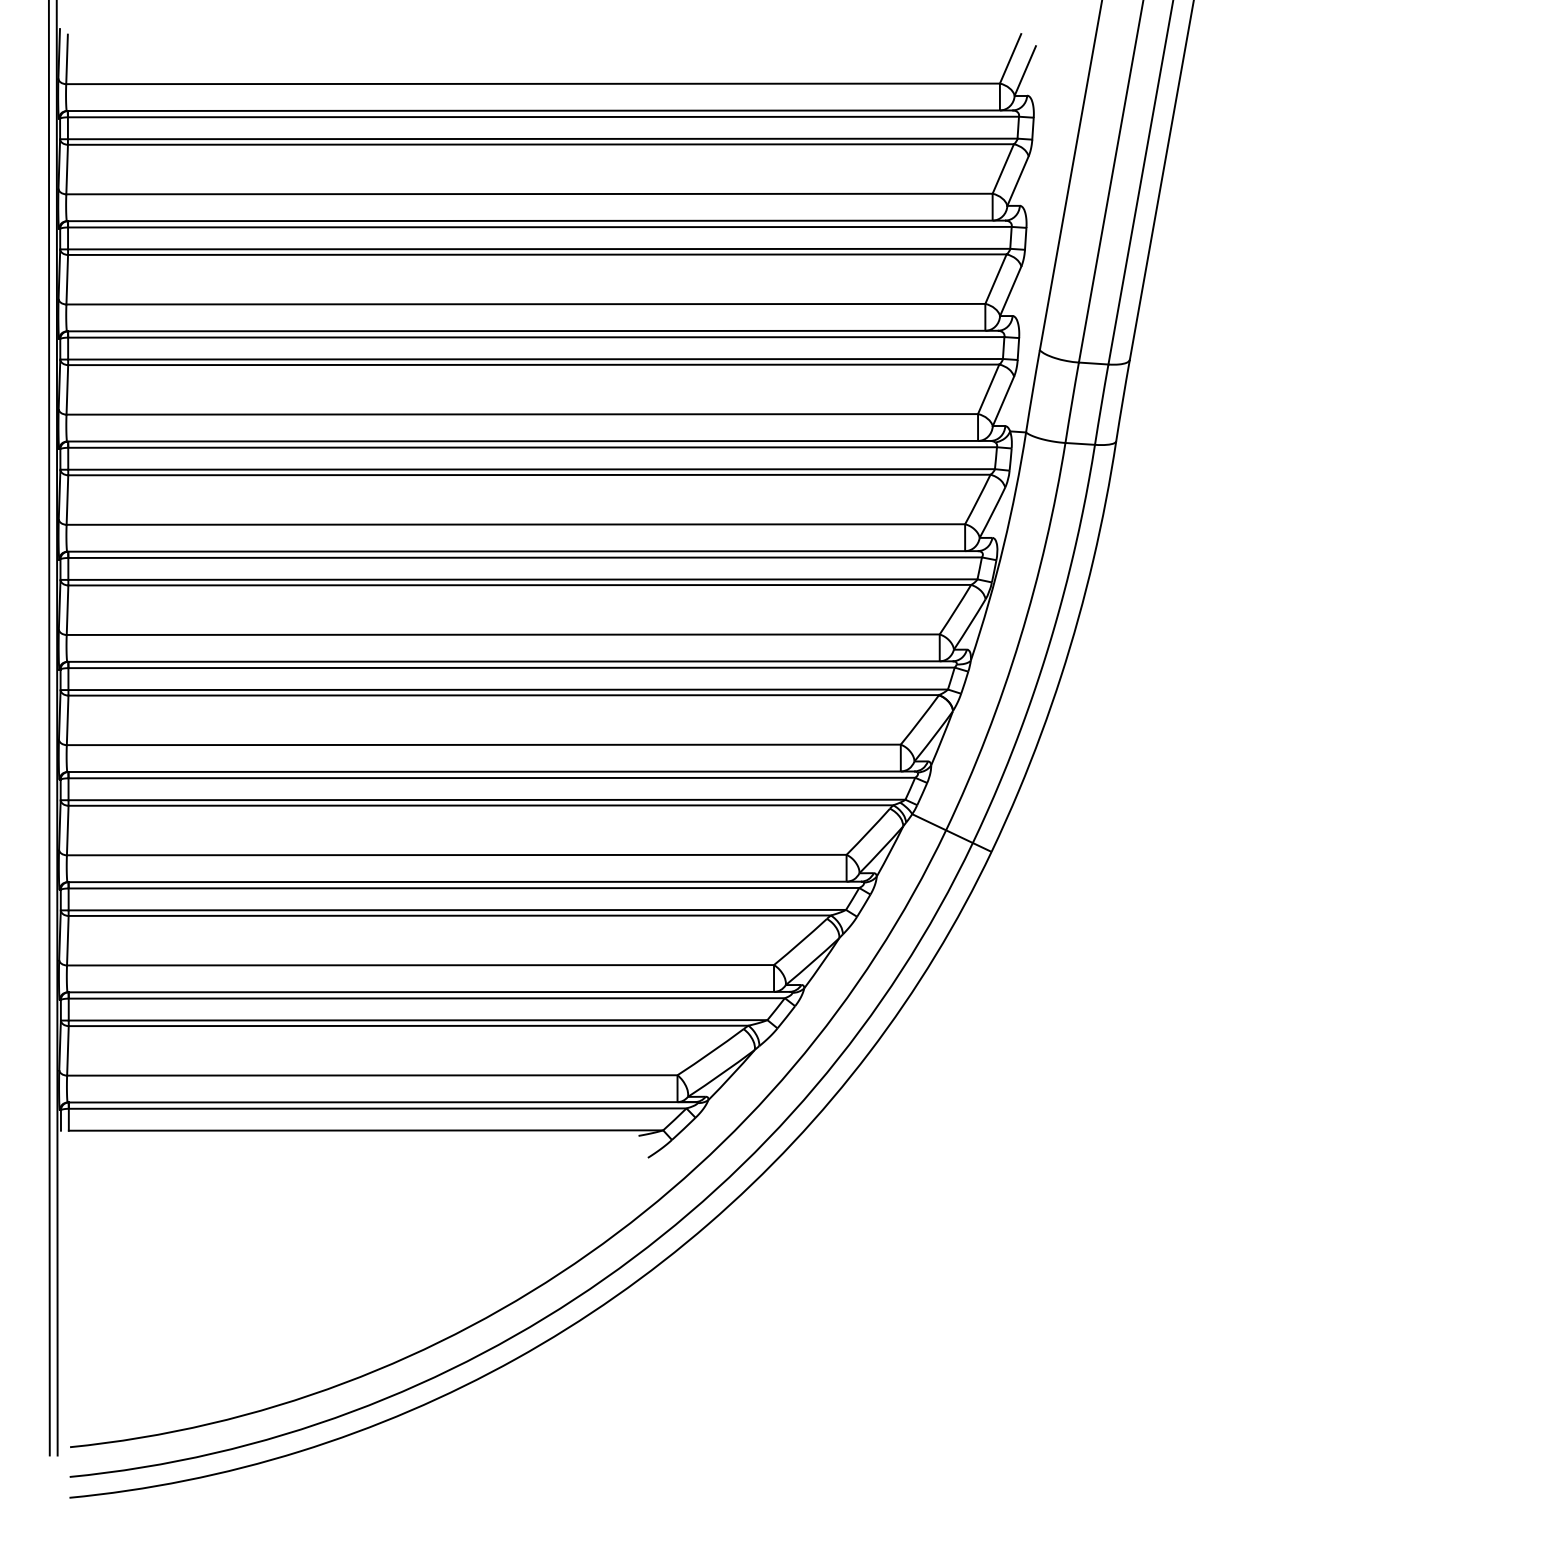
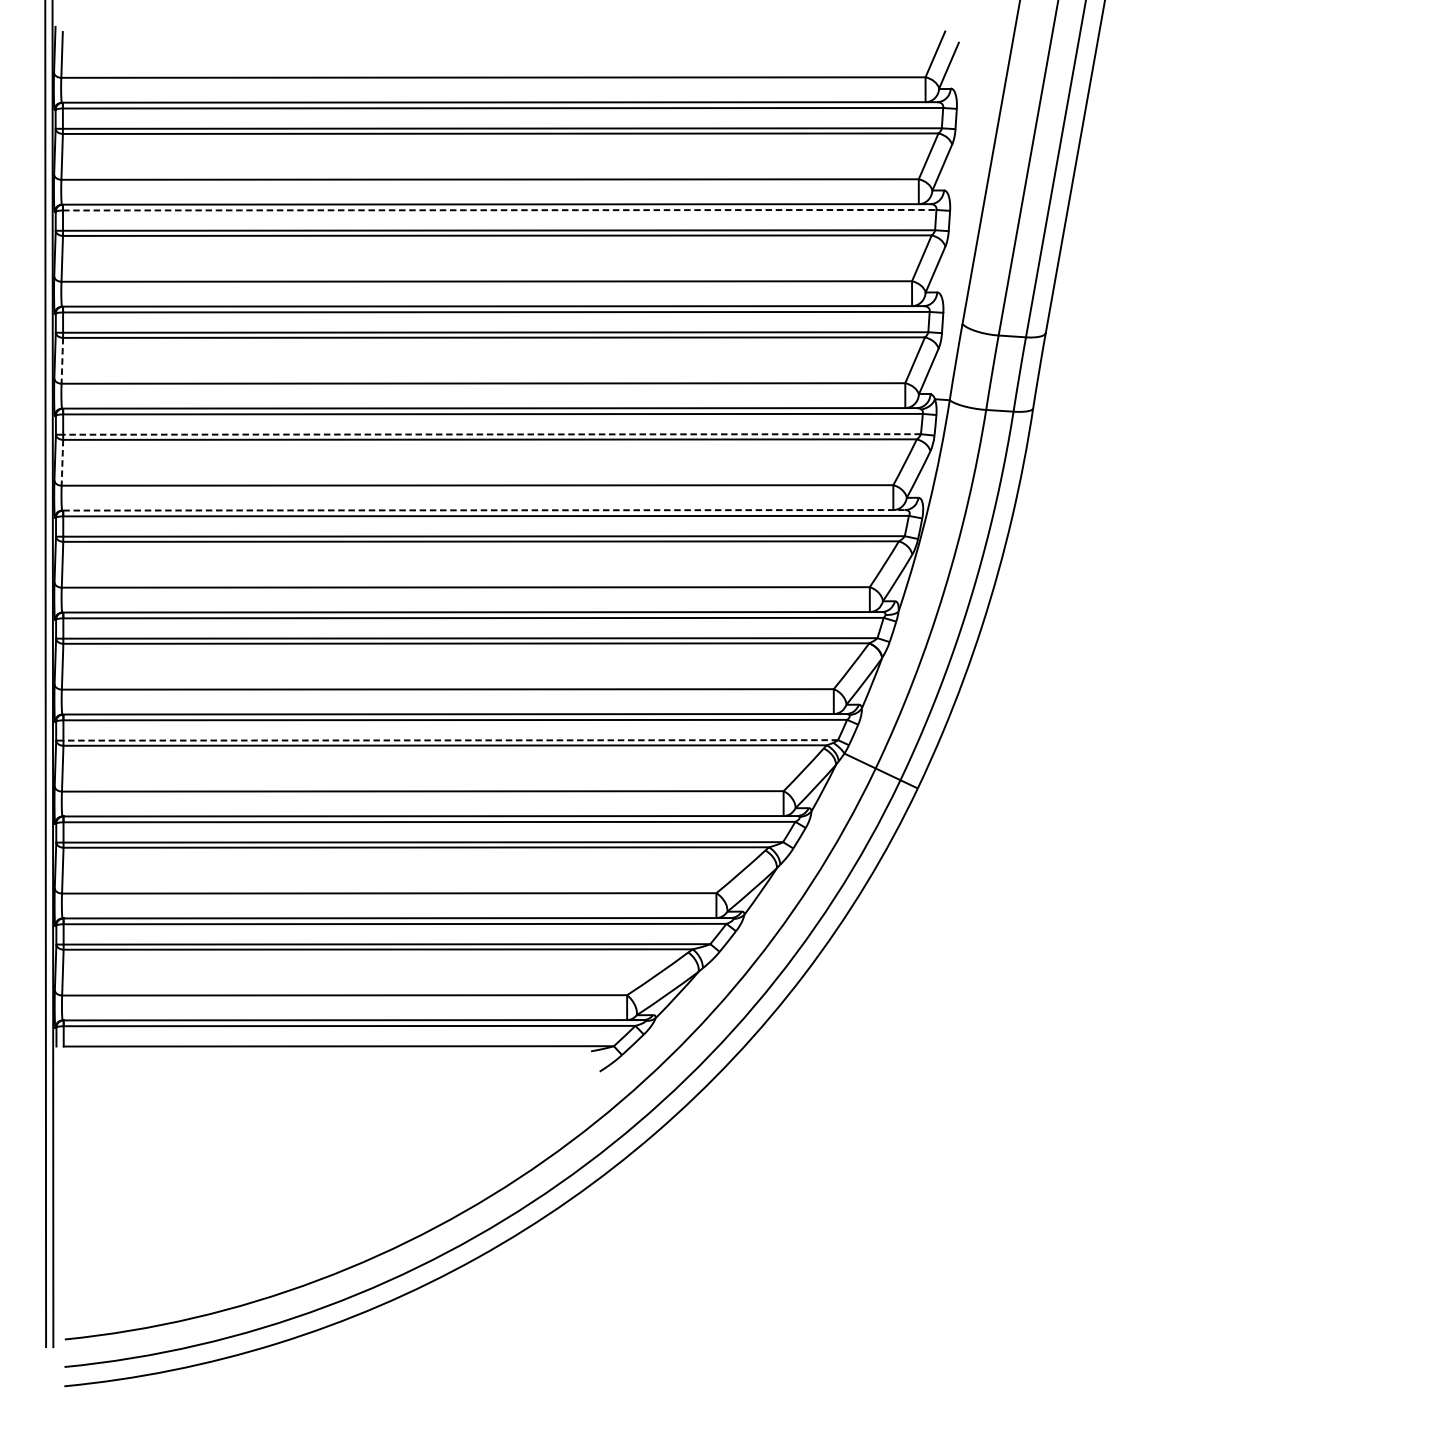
line: (539, 227) -> (499, 210), solid -> dashed
line: (67, 389) -> (62, 360), solid -> dashed
line: (531, 469) -> (491, 434), solid -> dashed
line: (67, 500) -> (62, 463), solid -> dashed
line: (523, 551) -> (484, 510), solid -> dashed
line: (486, 799) -> (450, 739), solid -> dashed

